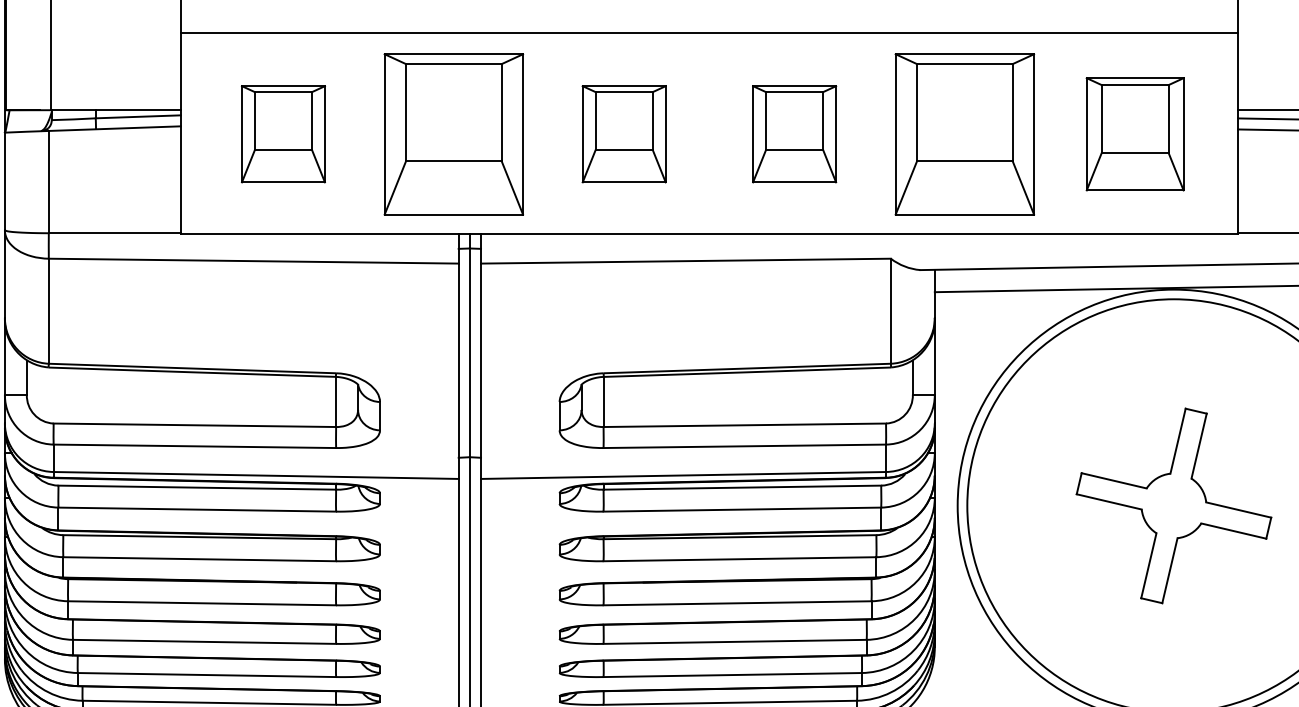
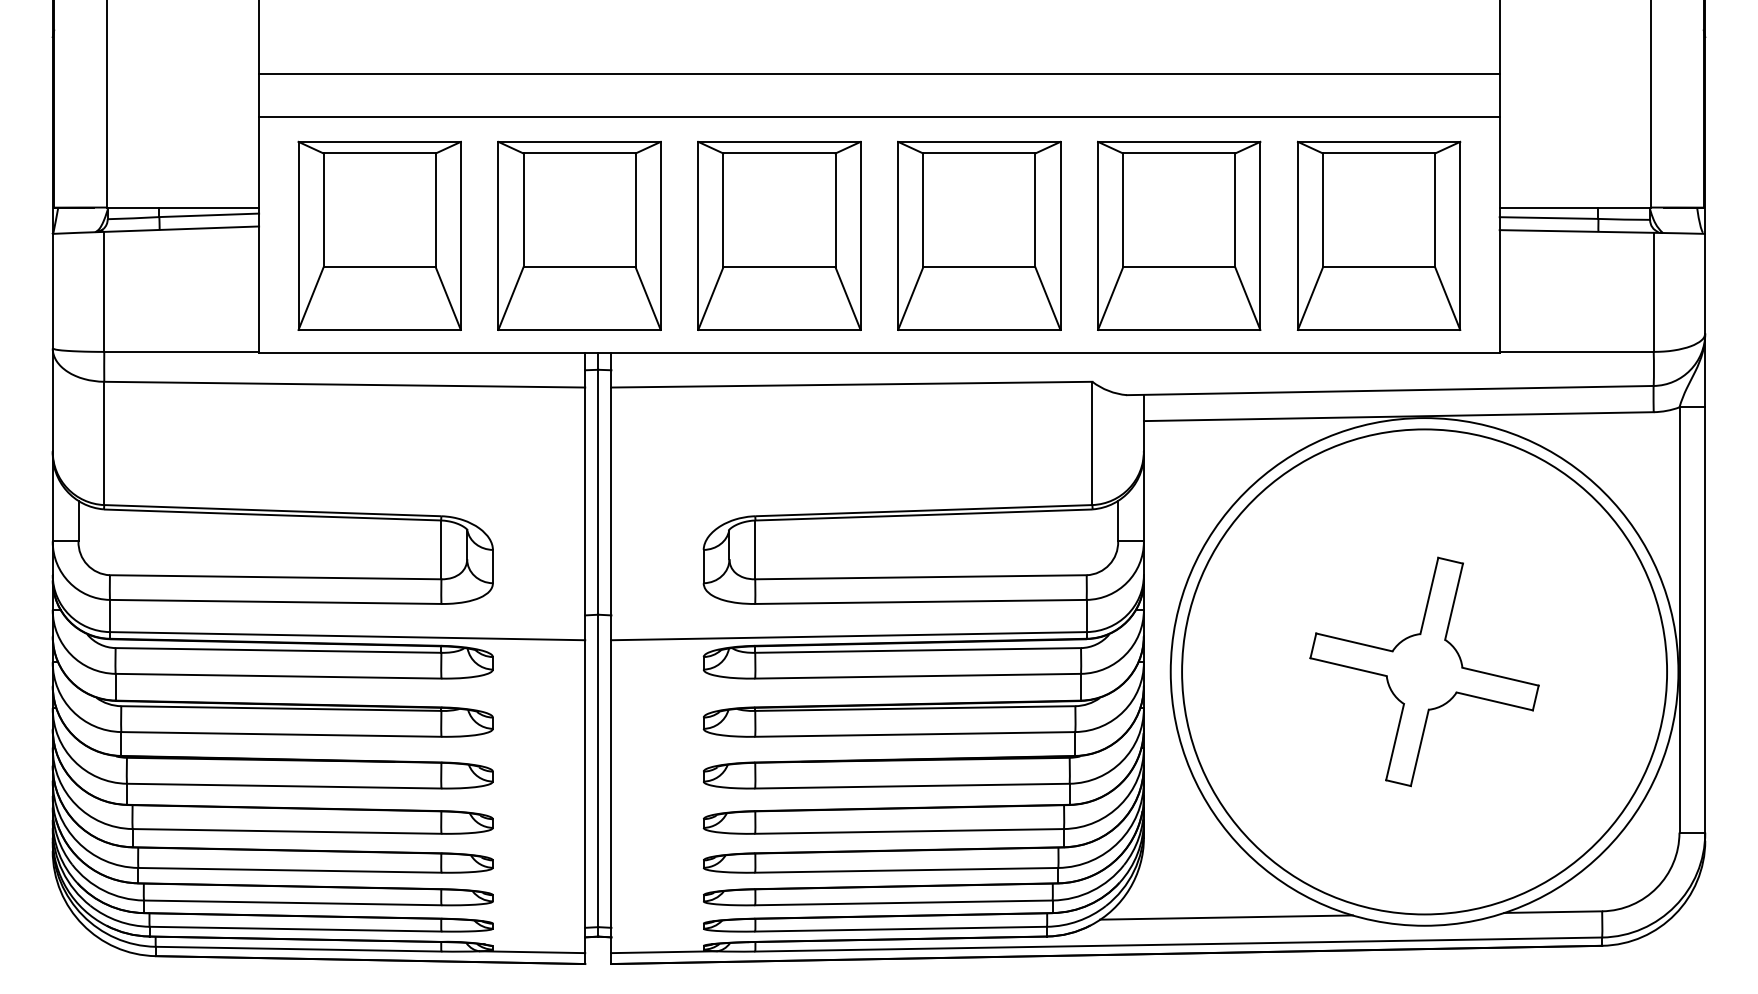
part: (283, 134) -> (379, 235), size x1.67
part: (624, 134) -> (779, 235), size x1.67
part: (794, 134) -> (979, 235), size x1.67
part: (1134, 134) -> (1378, 235), size x1.43

